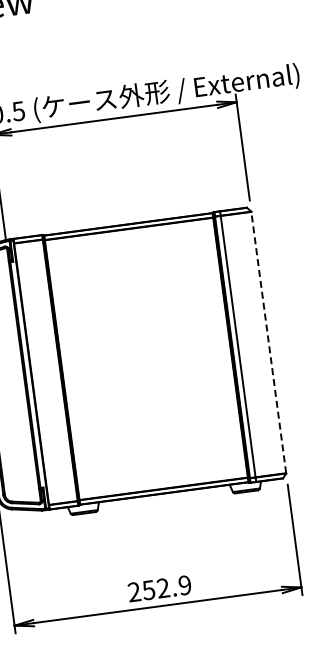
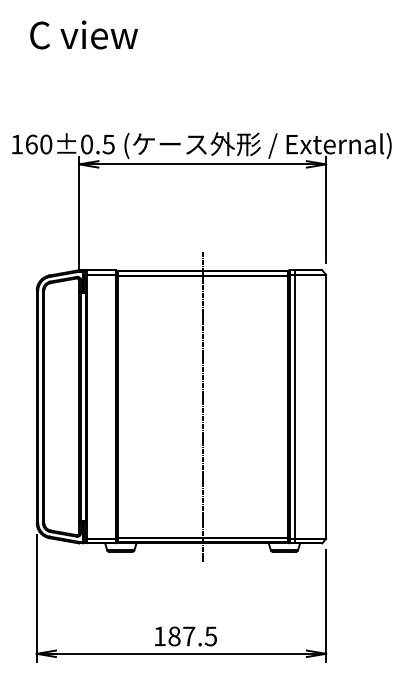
line: (269, 342) -> (326, 406), dashed -> solid
line: (146, 358) -> (202, 406), added
text: (158, 588) -> (184, 636), 252.9 -> 187.5

